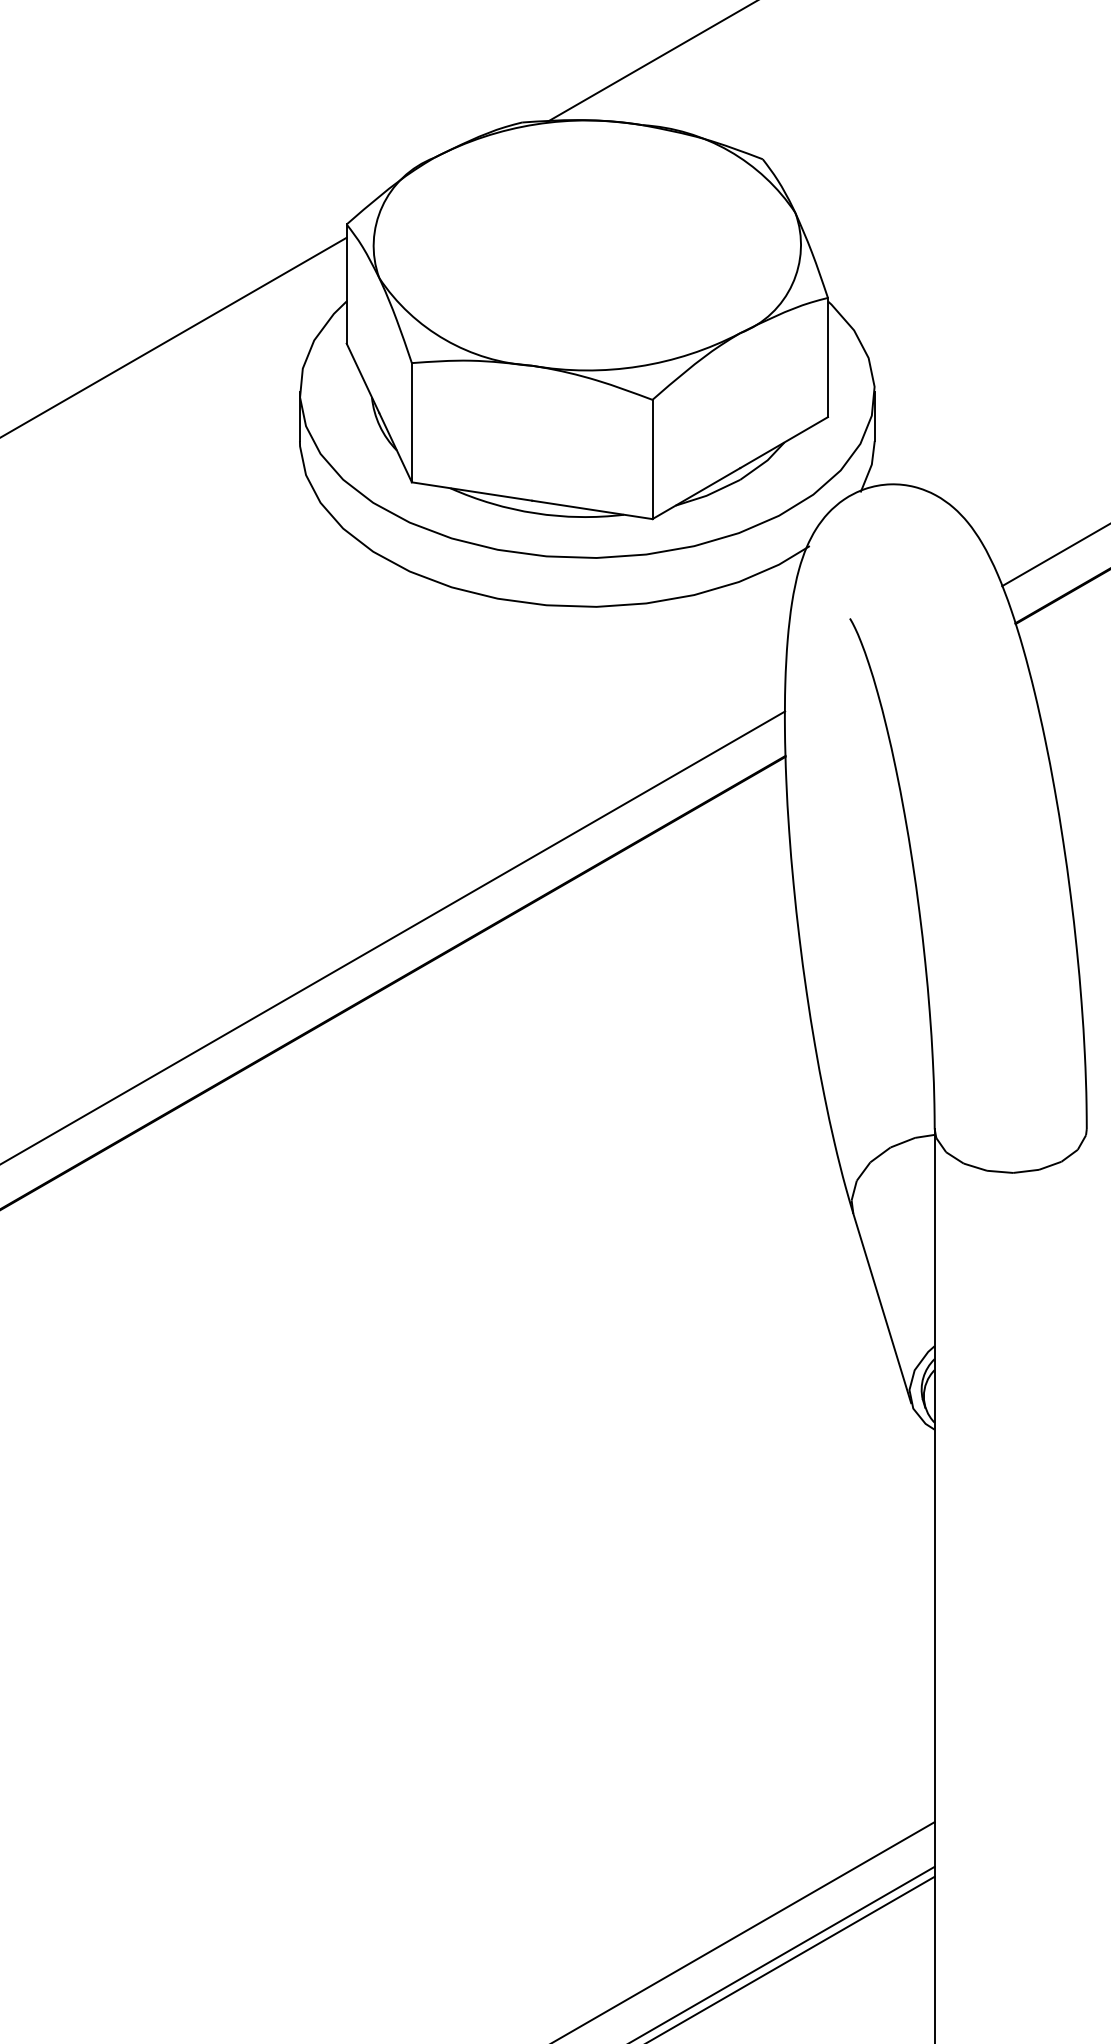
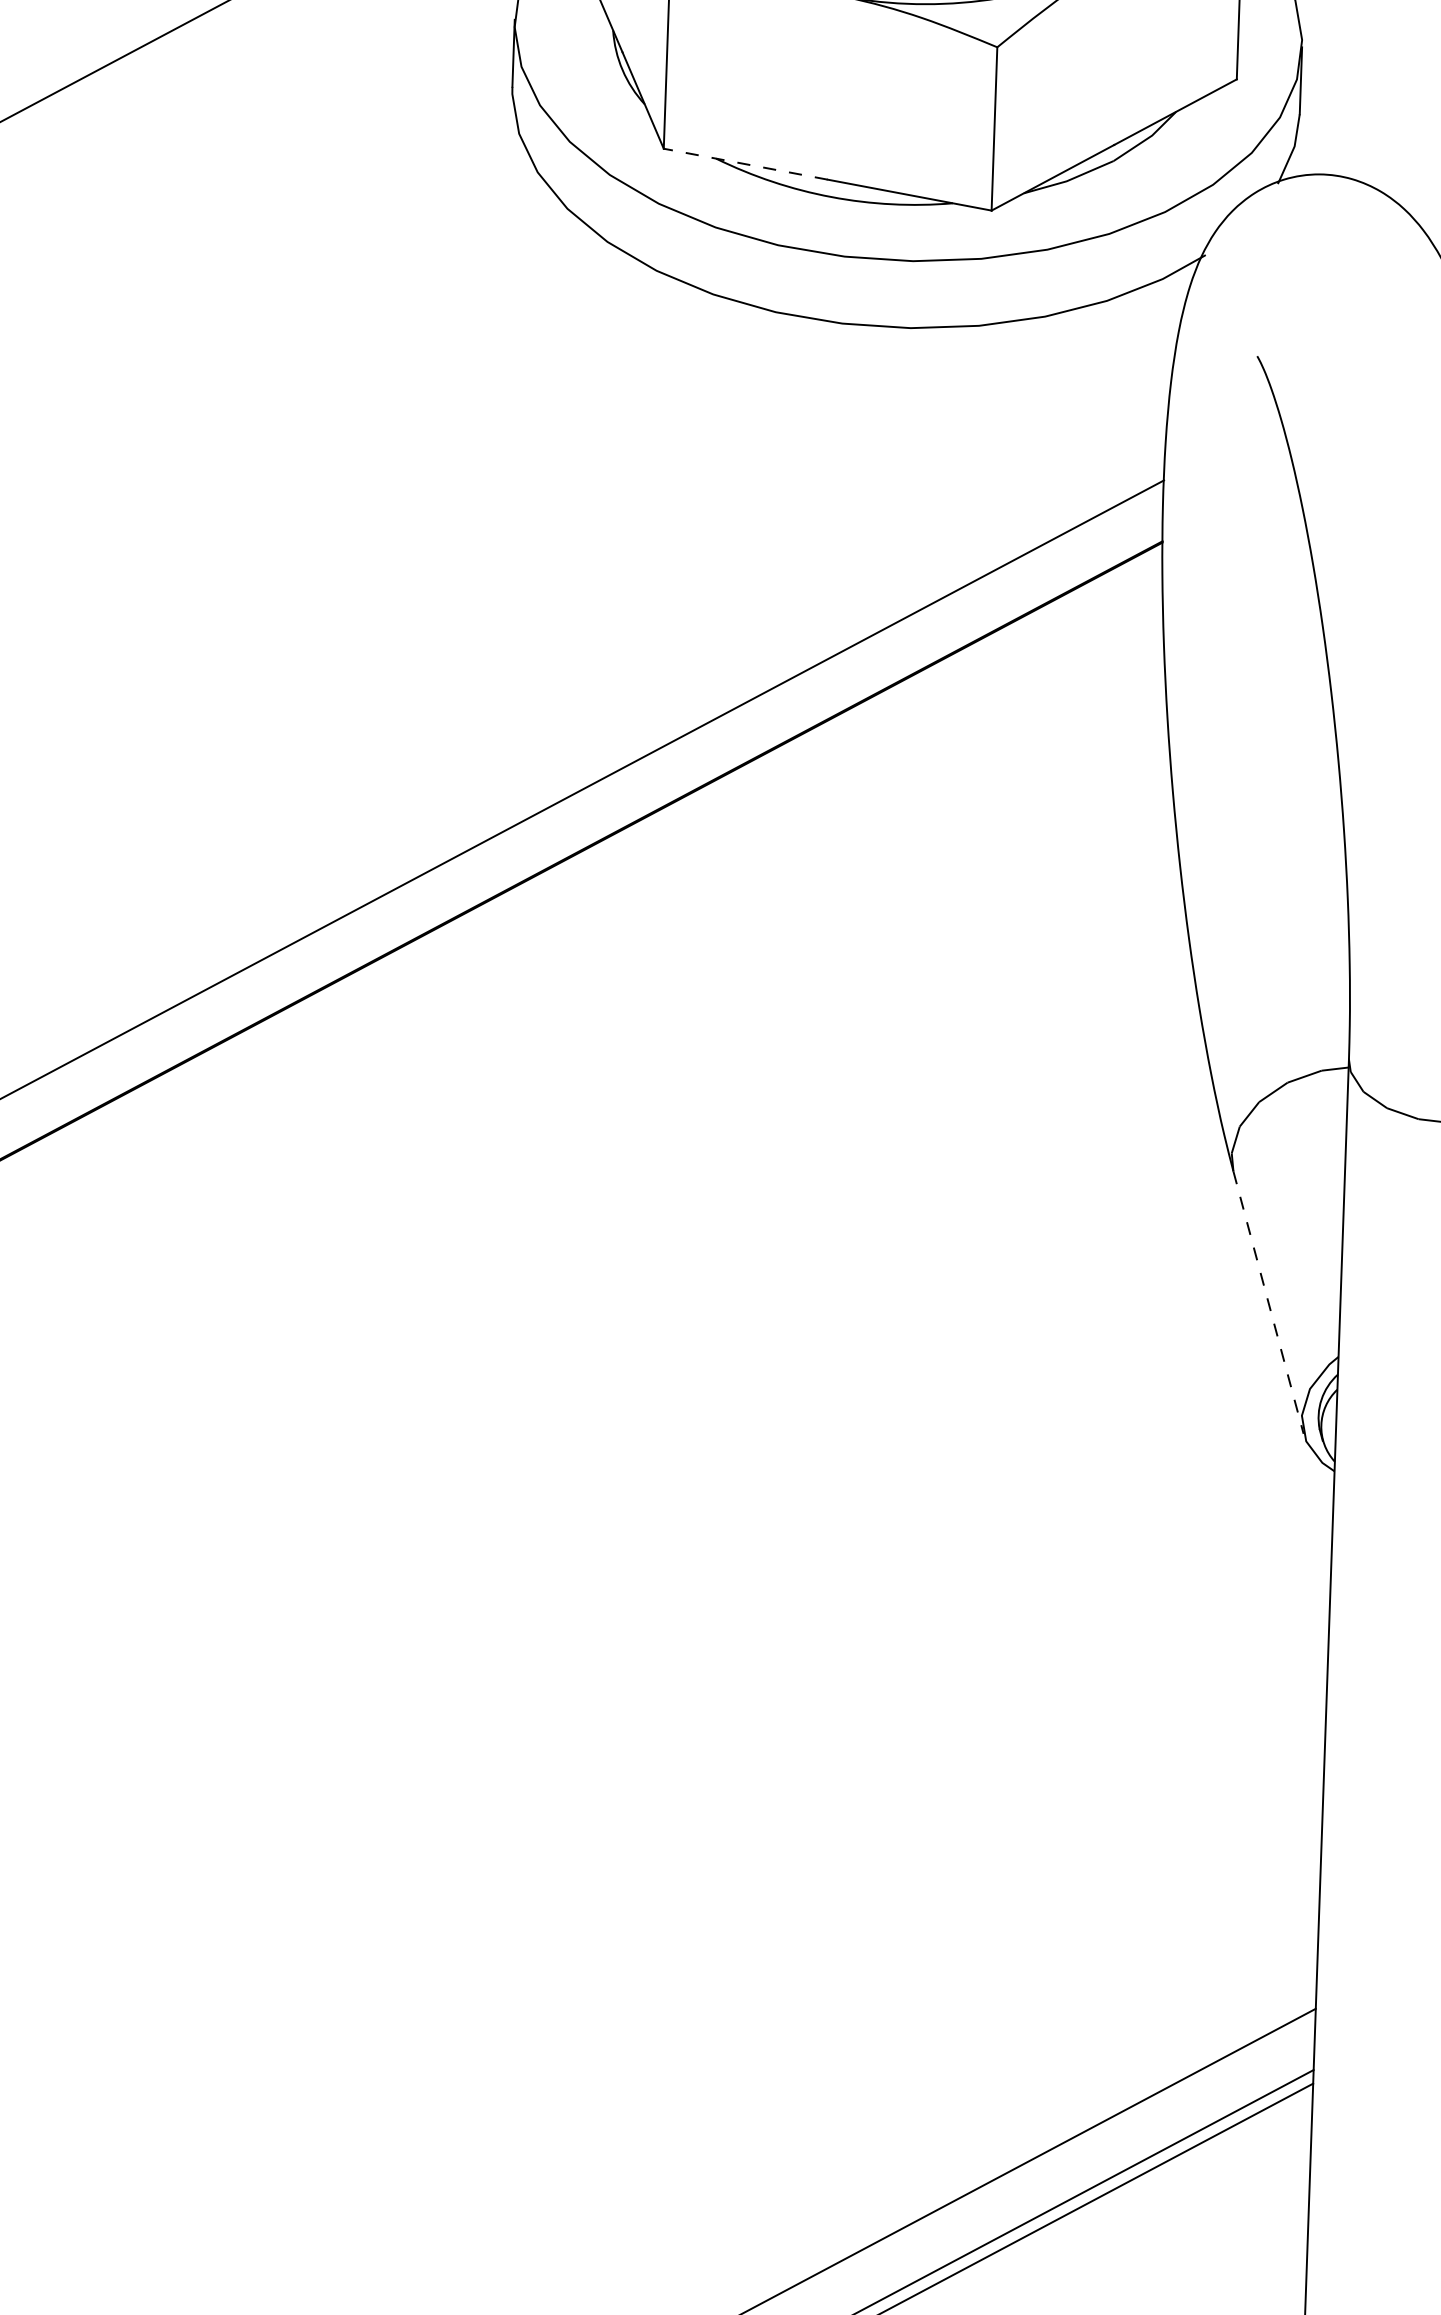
line: (472, 491) -> (746, 164), solid -> dashed
line: (882, 1308) -> (1268, 1302), solid -> dashed

